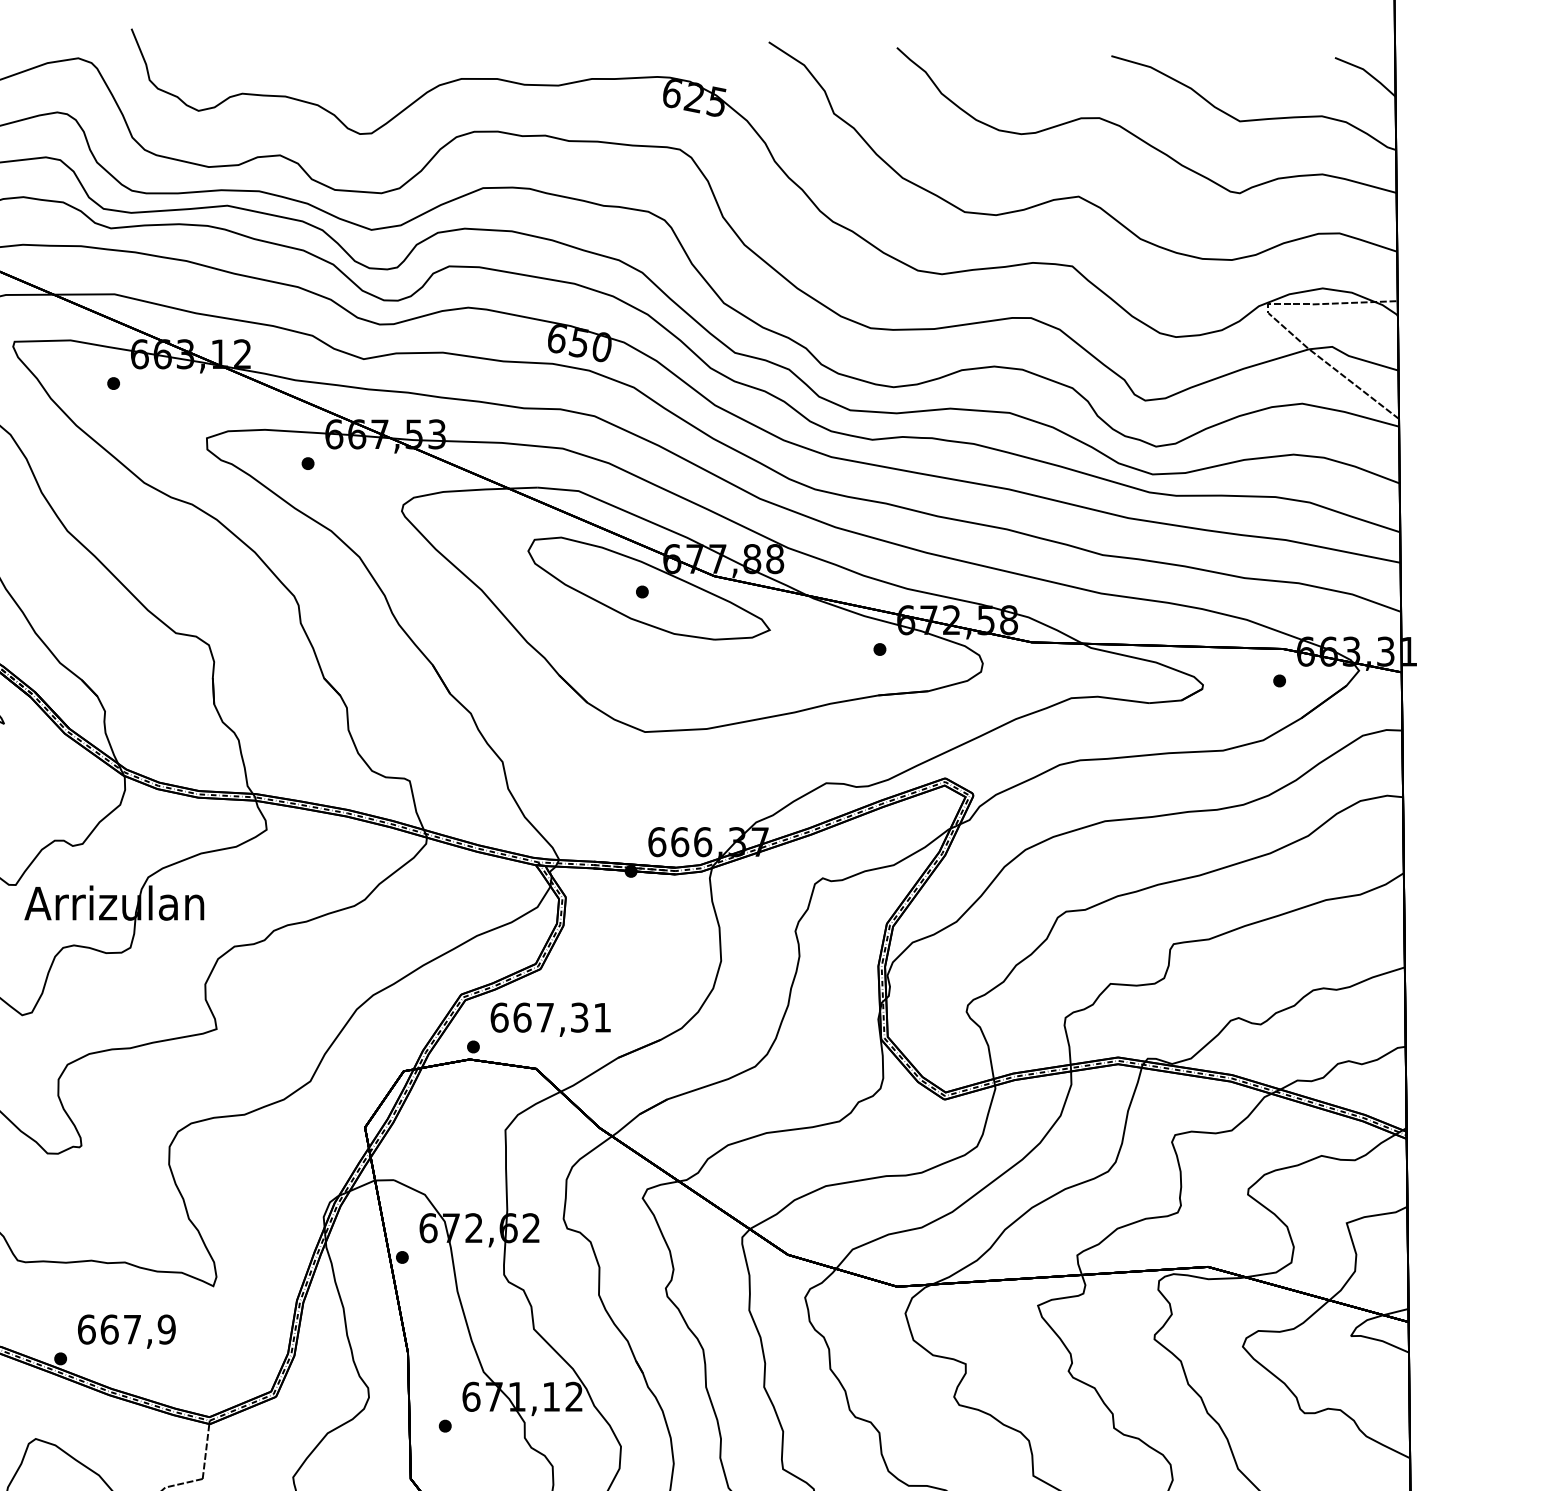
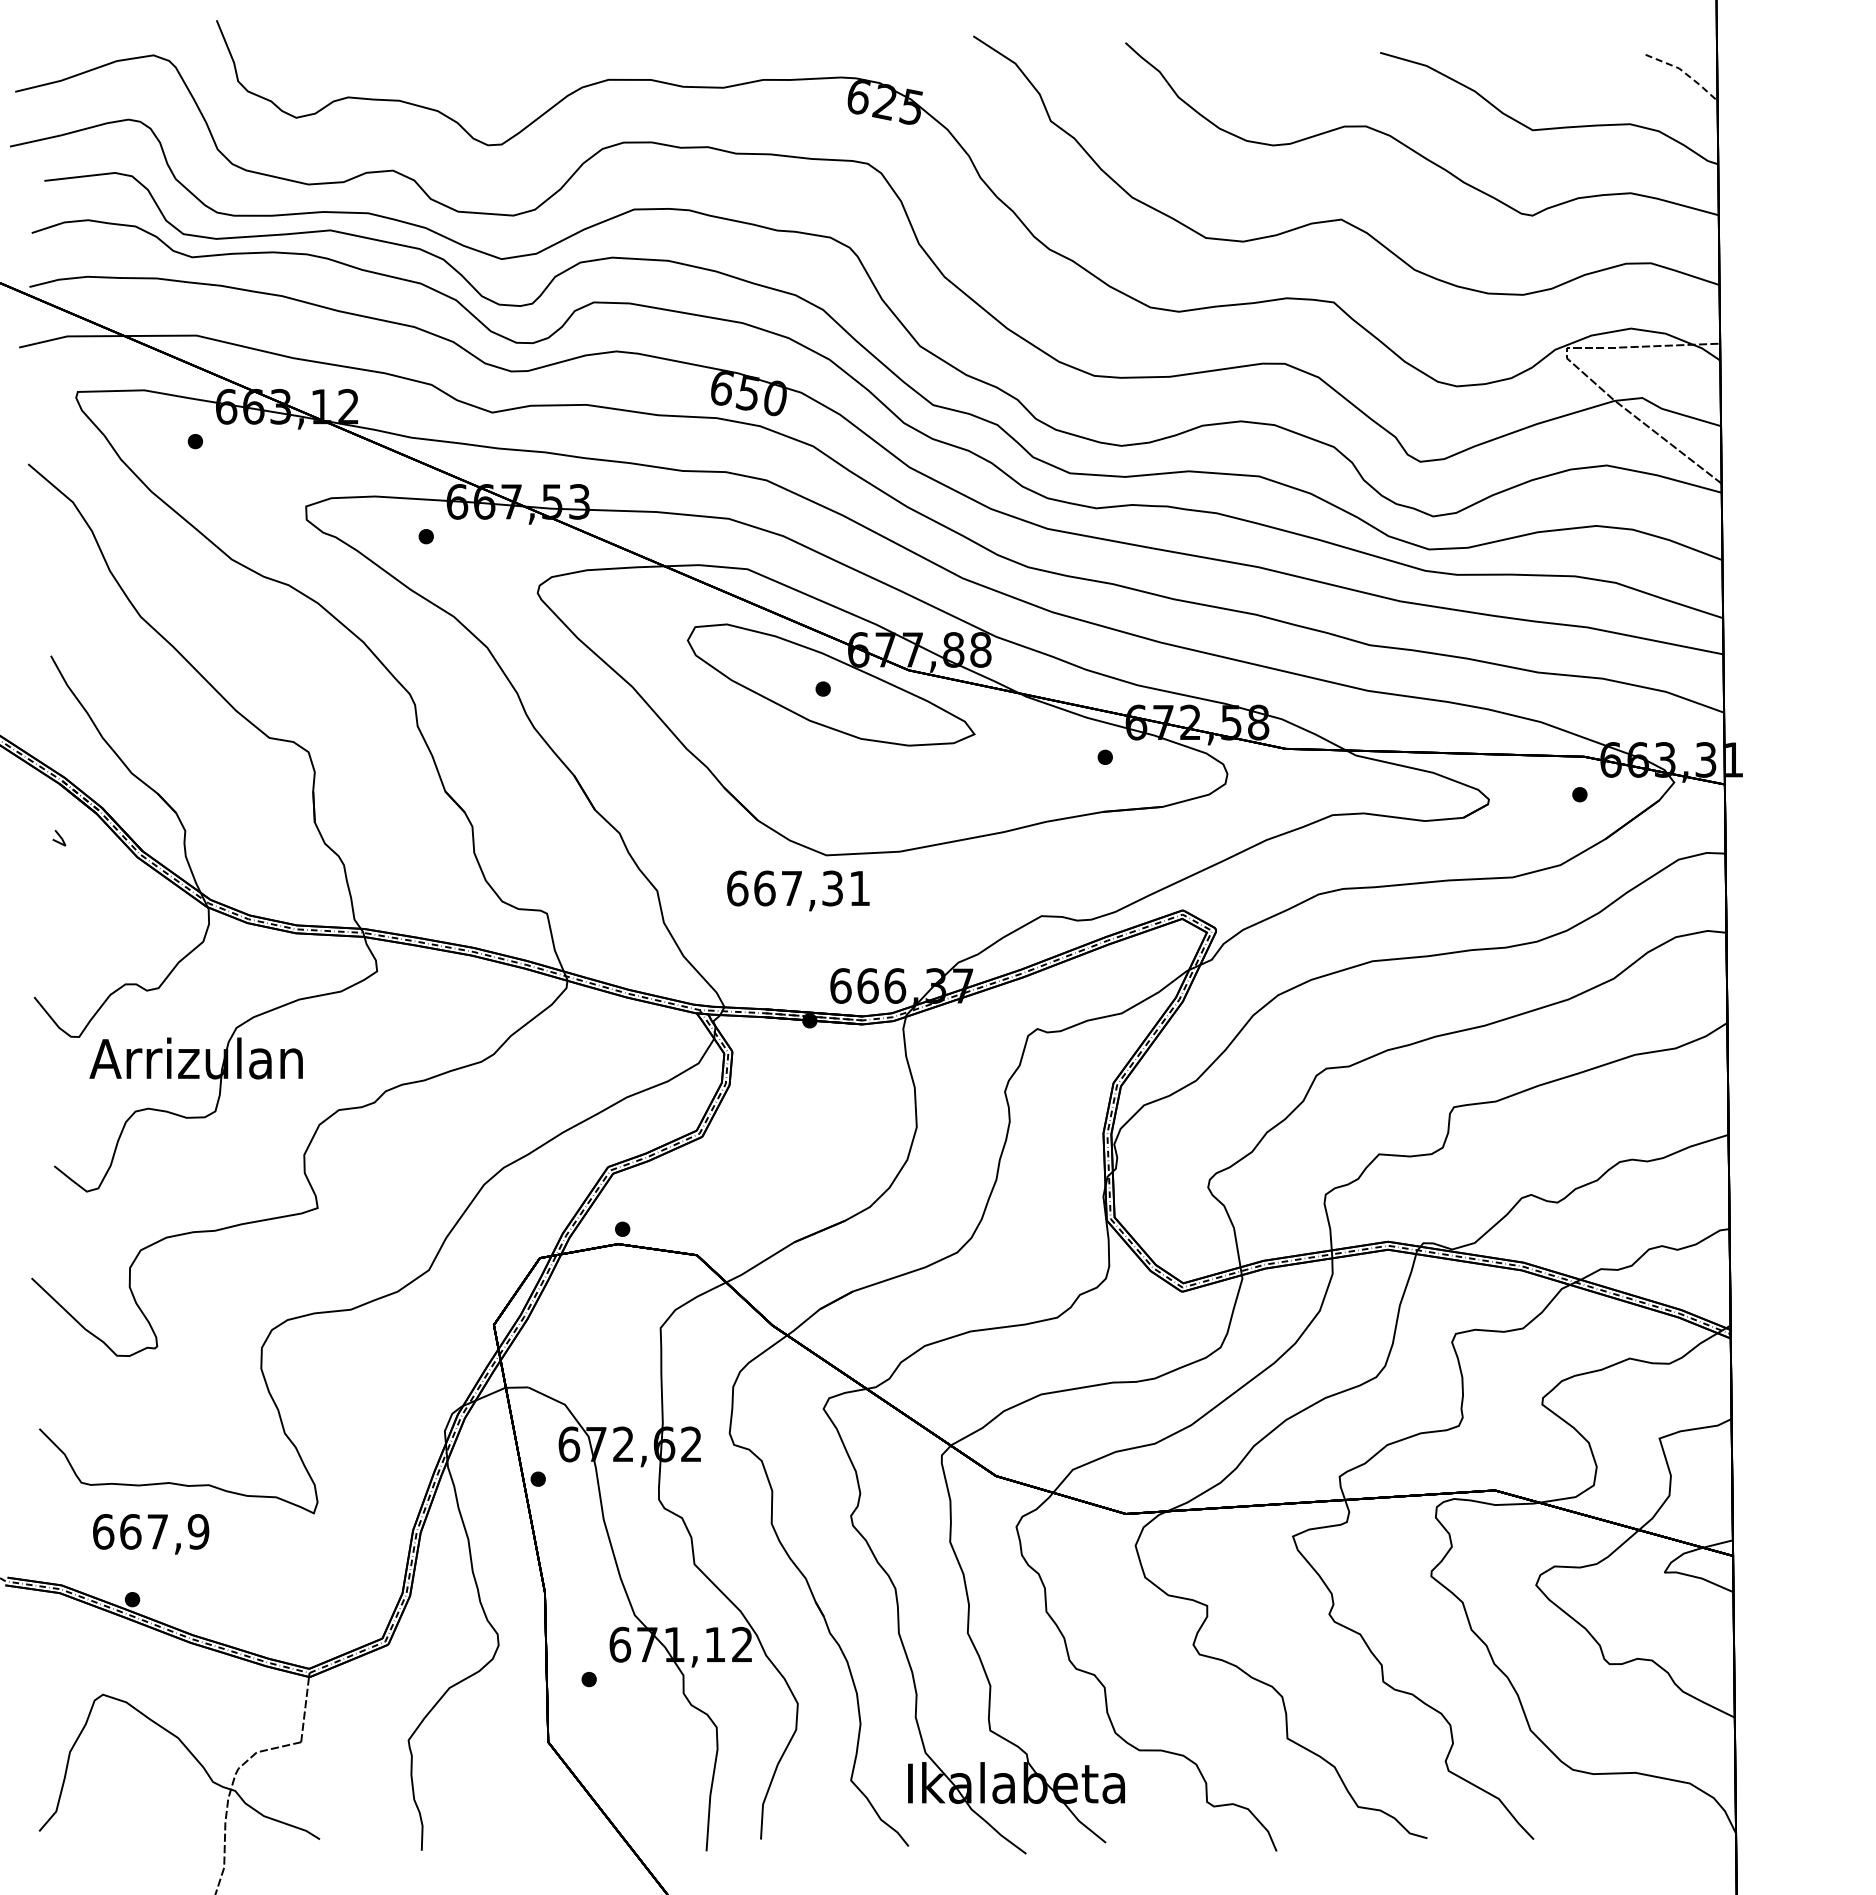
line: (1368, 73) -> (1685, 73), solid -> dashed
text: (550, 1019) -> (798, 890), moved
text: (127, 1331) -> (151, 1534), moved

